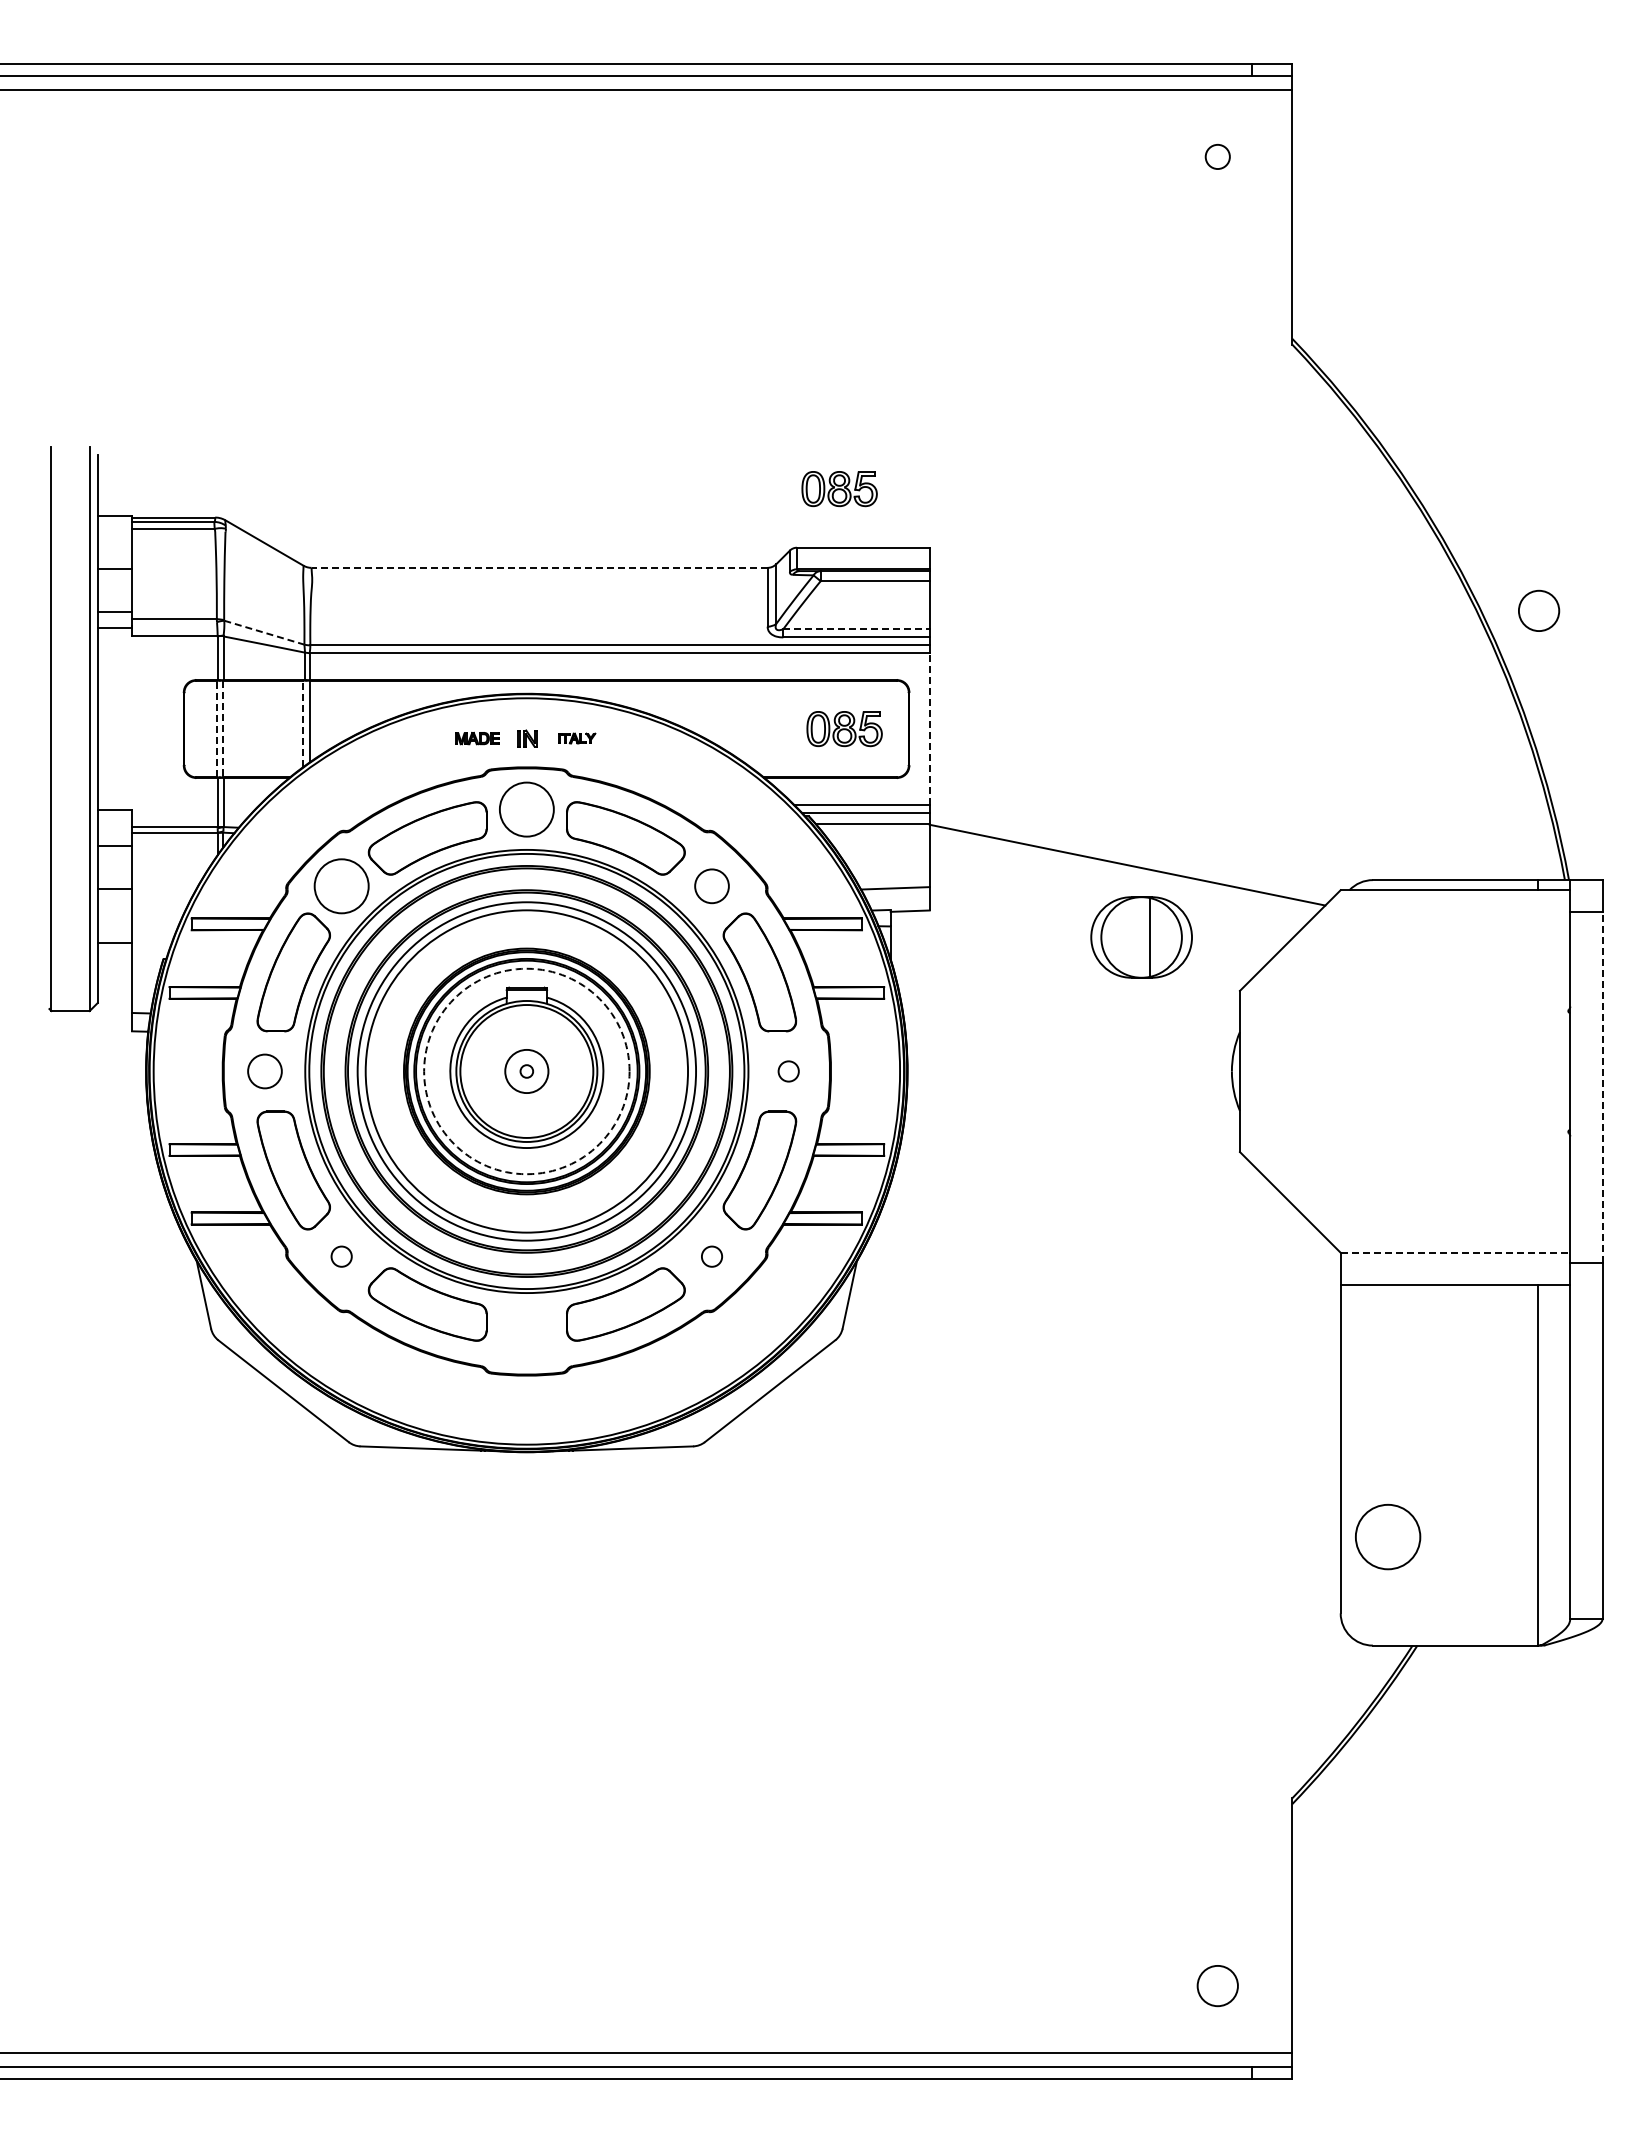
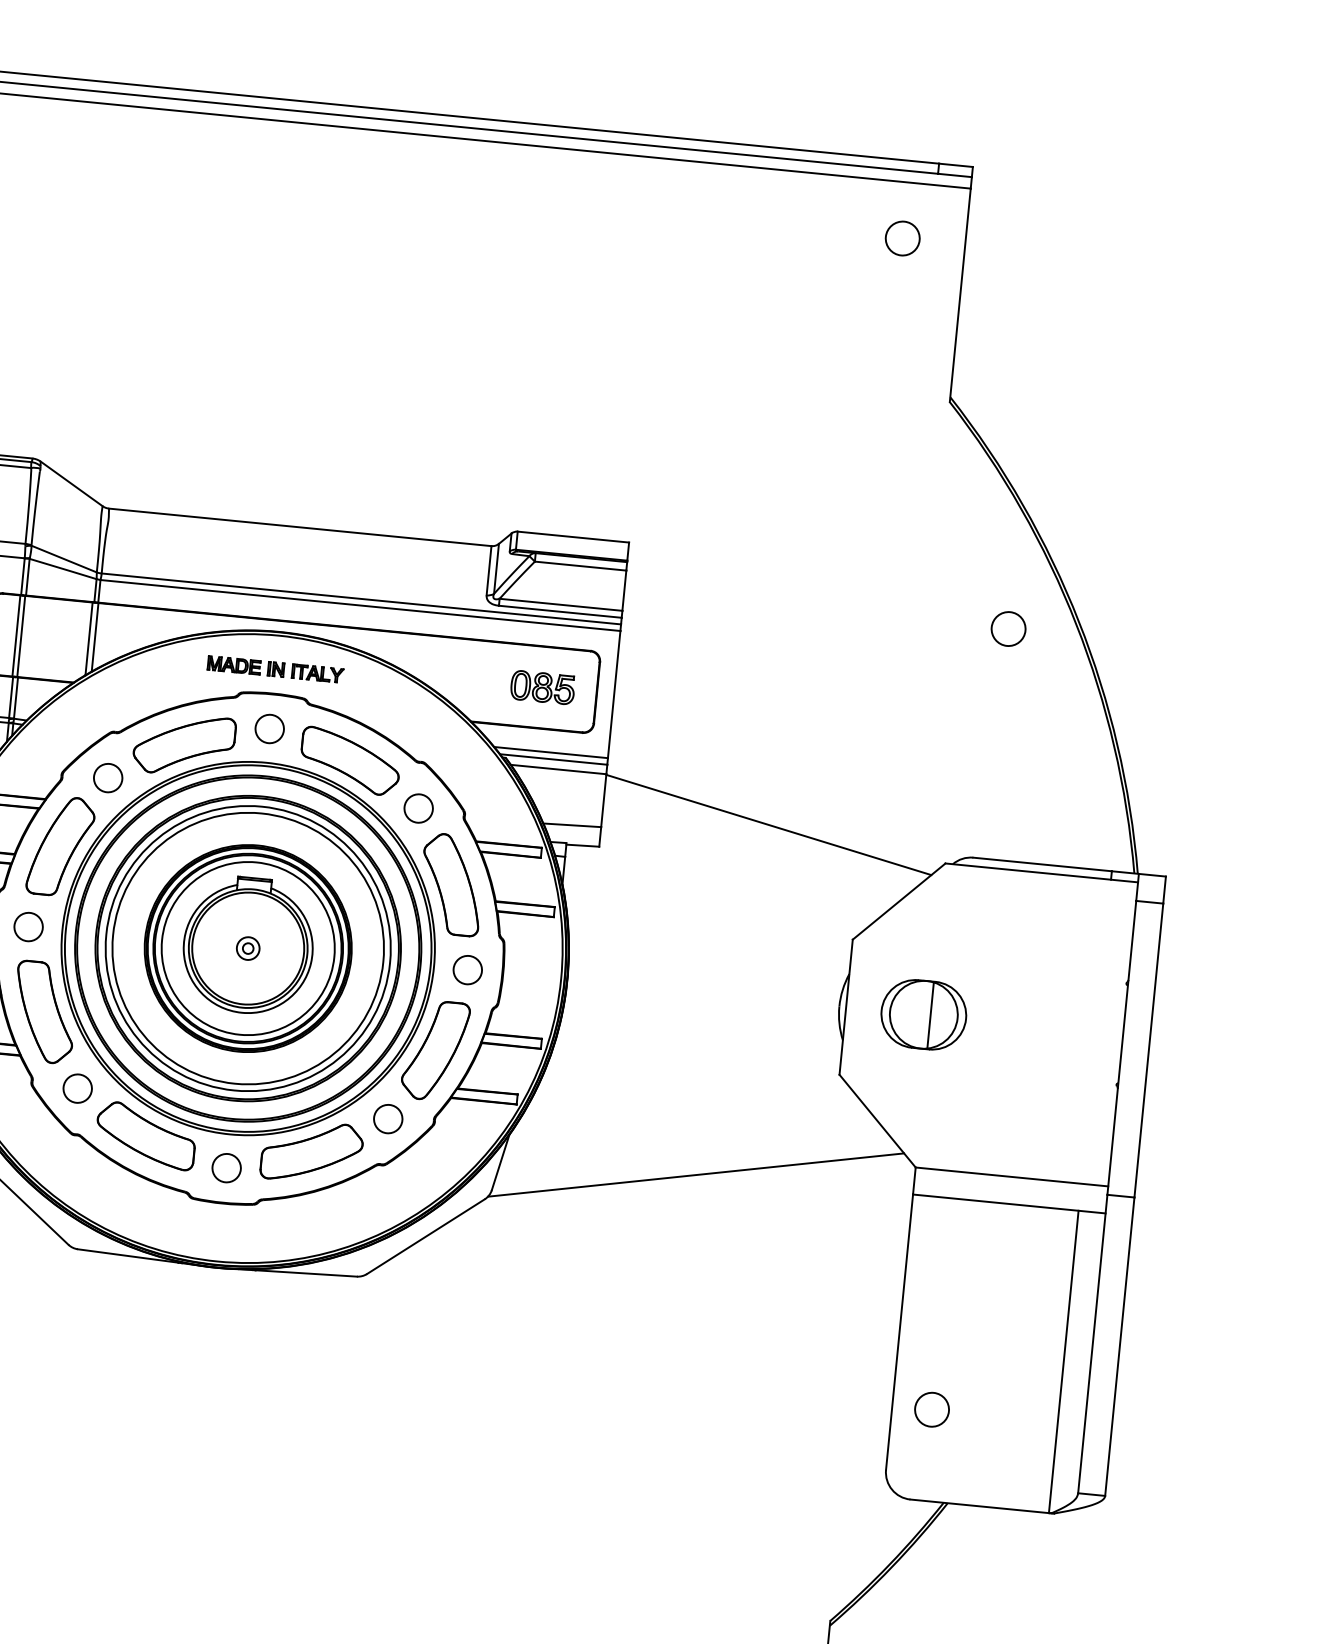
circle: (1217, 156) -> (902, 238), size x1.67
part: (839, 489) -> (558, 486), removed
line: (539, 567) -> (300, 527), dashed -> solid
circle: (1539, 610) -> (1009, 628), moved
line: (857, 629) -> (561, 605), dashed -> solid
line: (264, 632) -> (64, 558), dashed -> solid
line: (302, 723) -> (88, 638), dashed -> solid
line: (216, 728) -> (16, 635), dashed -> solid
line: (222, 729) -> (21, 636), dashed -> solid
line: (929, 729) -> (613, 694), dashed -> solid
part: (477, 738) -> (234, 665), size x1.43
part: (577, 738) -> (318, 673), size x1.67
circle: (526, 809) -> (269, 728), size x0.62
circle: (341, 886) -> (108, 778), size x0.62
part: (1141, 937) -> (923, 1014), moved
circle: (526, 1070) -> (248, 947), size x0.62
circle: (526, 1071) -> (247, 948), dashed -> solid
circle: (788, 1071) -> (467, 970), size x1.67
line: (1602, 1087) -> (1148, 1050), dashed -> solid
line: (1455, 1252) -> (1011, 1176), dashed -> solid
circle: (341, 1256) -> (77, 1088), size x1.67
circle: (711, 1256) -> (387, 1118), size x1.67
line: (1081, 1286) -> (695, 1174), added
circle: (526, 1333) -> (226, 1168), added
circle: (1387, 1536) -> (931, 1409), size x0.62

